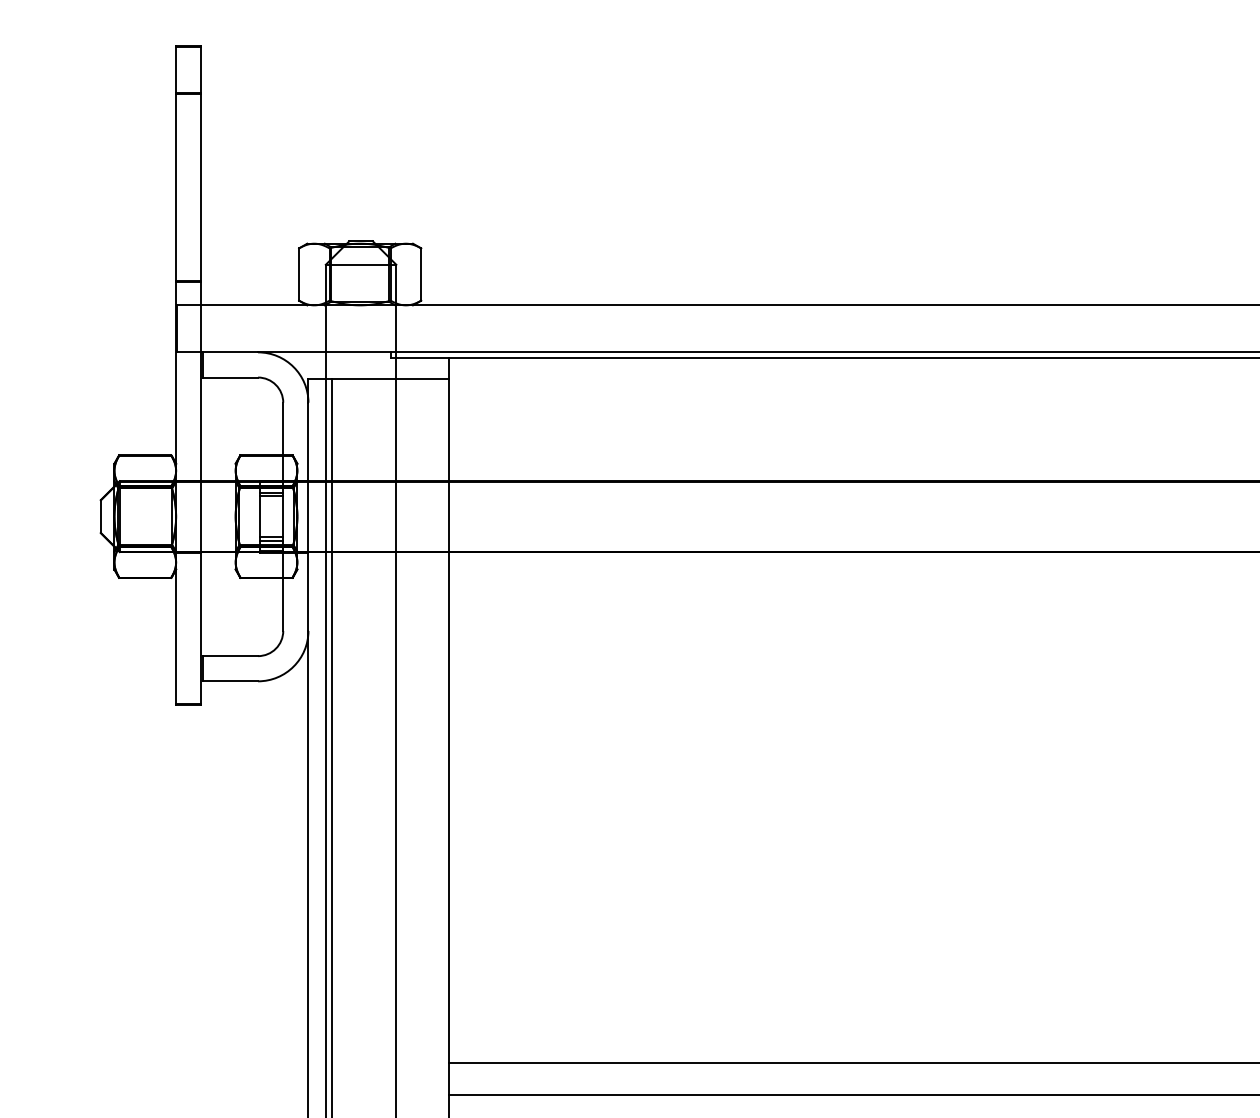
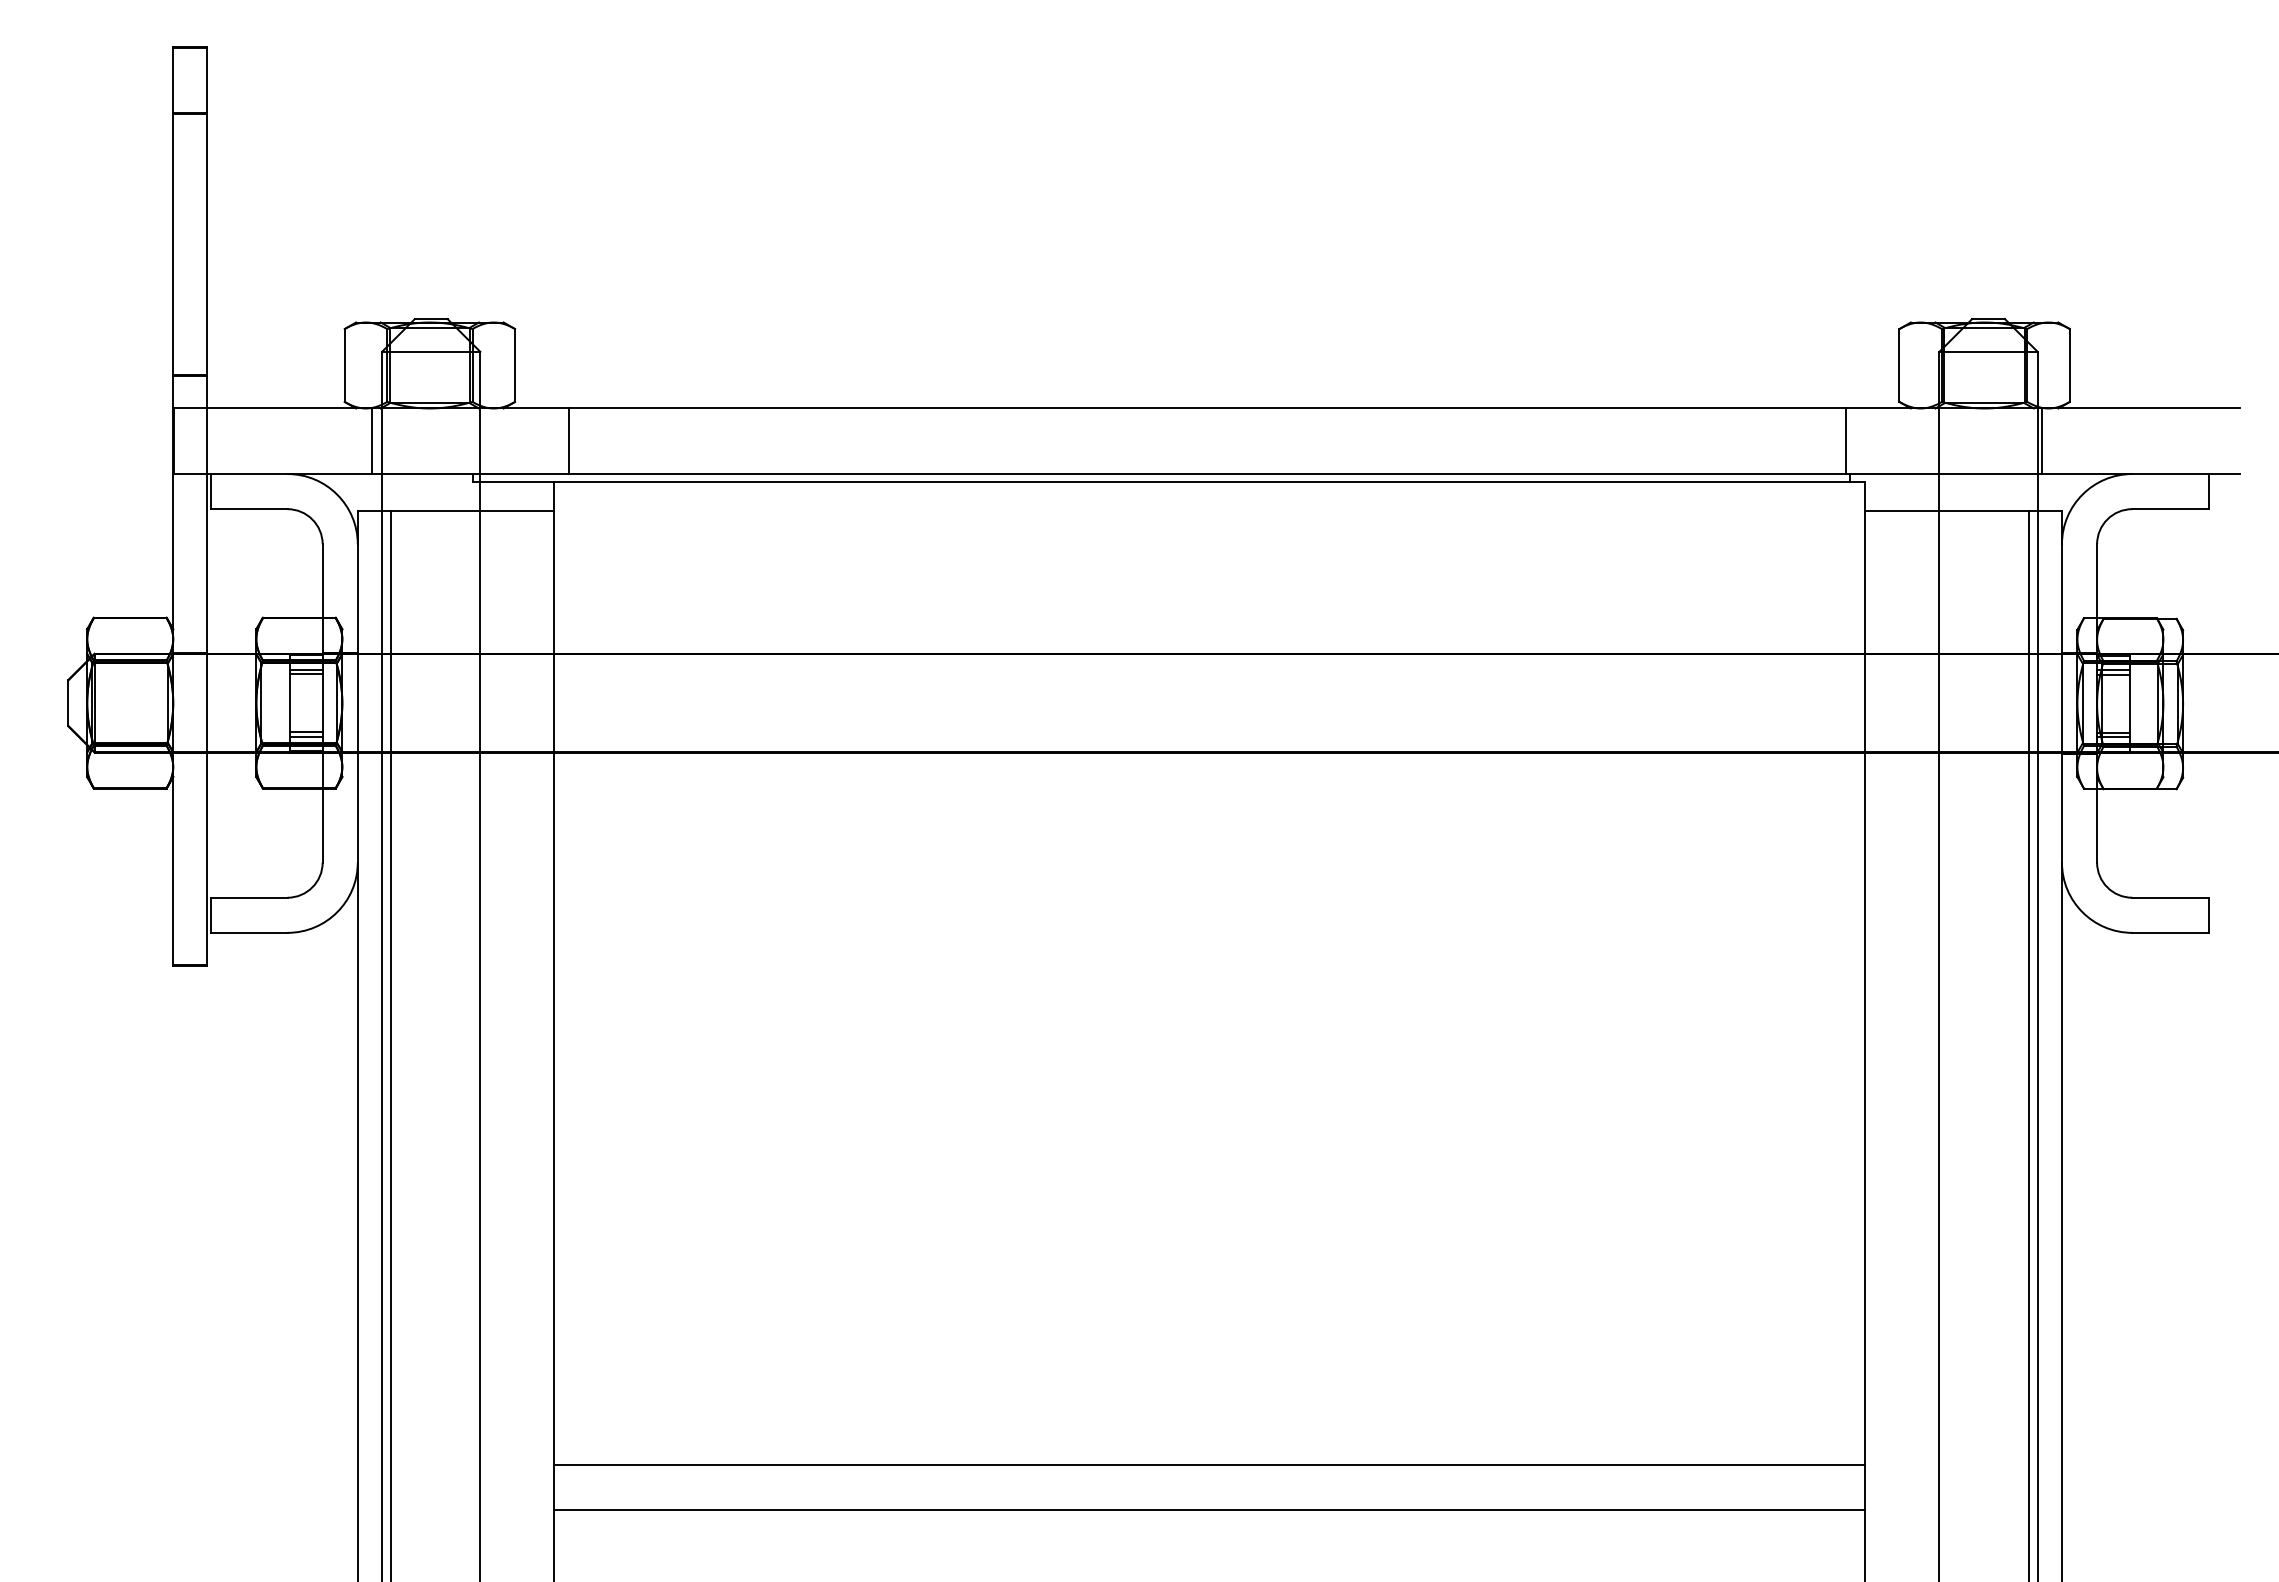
line: (318, 329) -> (372, 441), added
line: (459, 329) -> (568, 441), added

